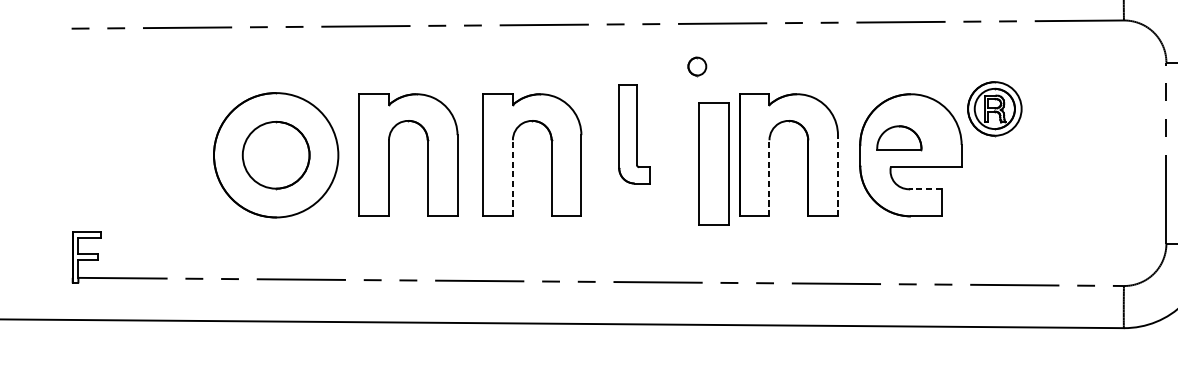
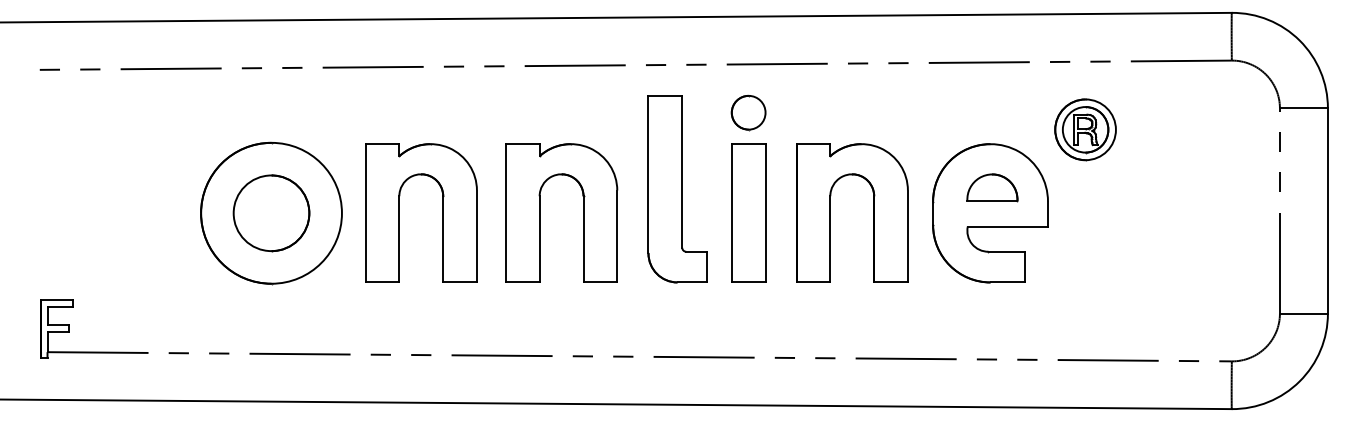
part: (697, 66) -> (748, 112), size x1.67
part: (994, 108) -> (1085, 129), moved
part: (634, 134) -> (677, 189), size x1.67
part: (899, 137) -> (992, 187), moved
part: (714, 163) -> (748, 212), moved
line: (837, 175) -> (907, 236), dashed -> solid
line: (512, 177) -> (539, 238), dashed -> solid
line: (769, 177) -> (830, 238), dashed -> solid
line: (925, 189) -> (1006, 251), dashed -> solid

